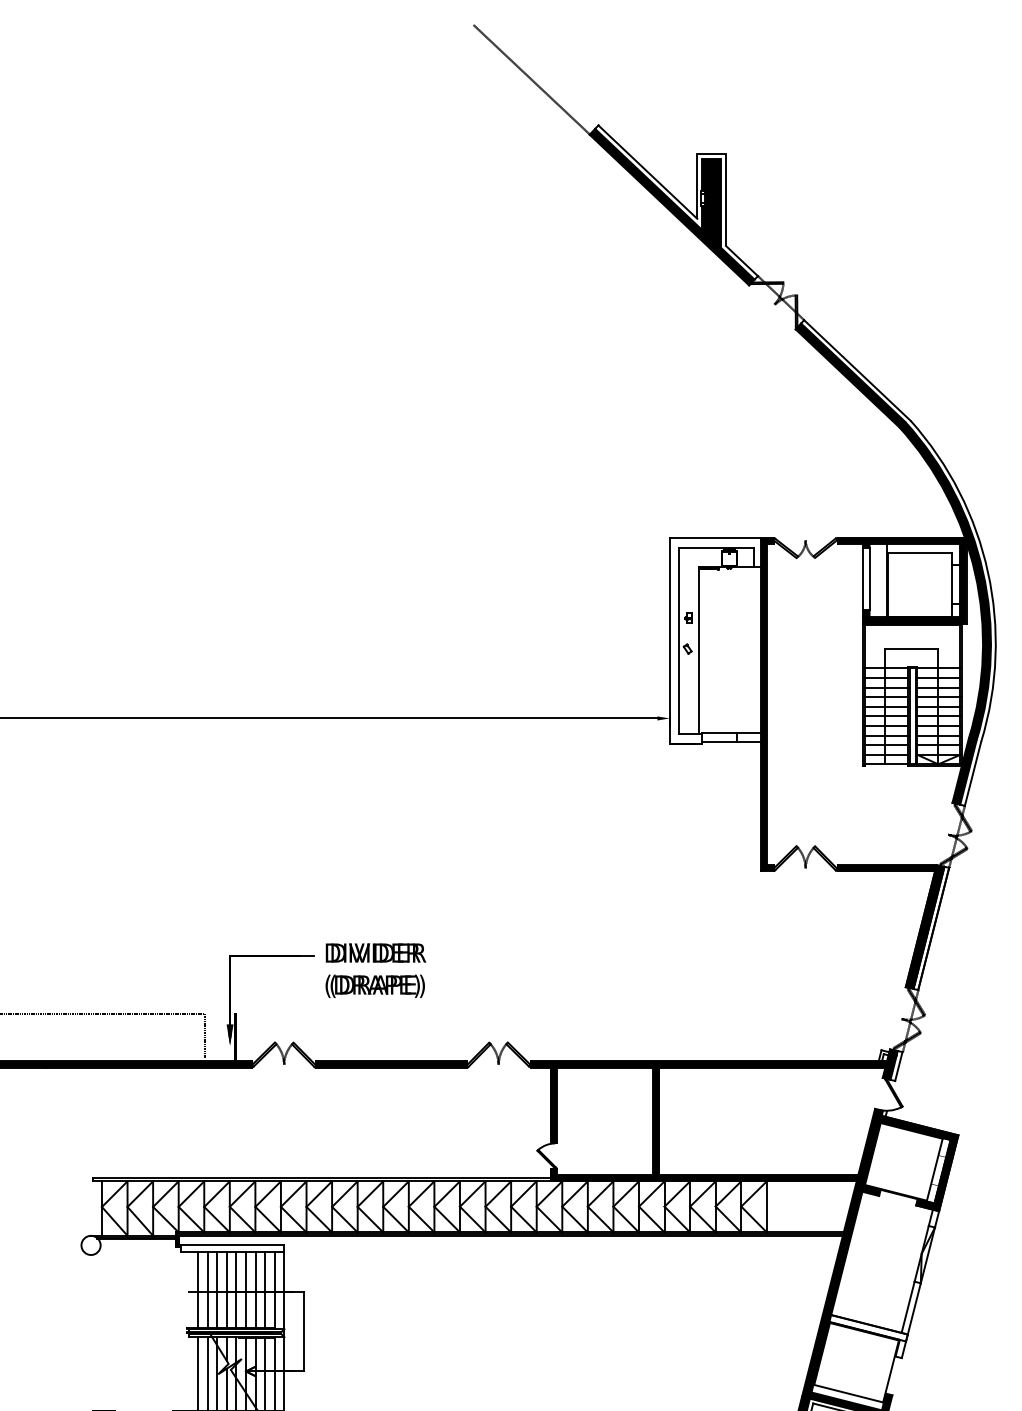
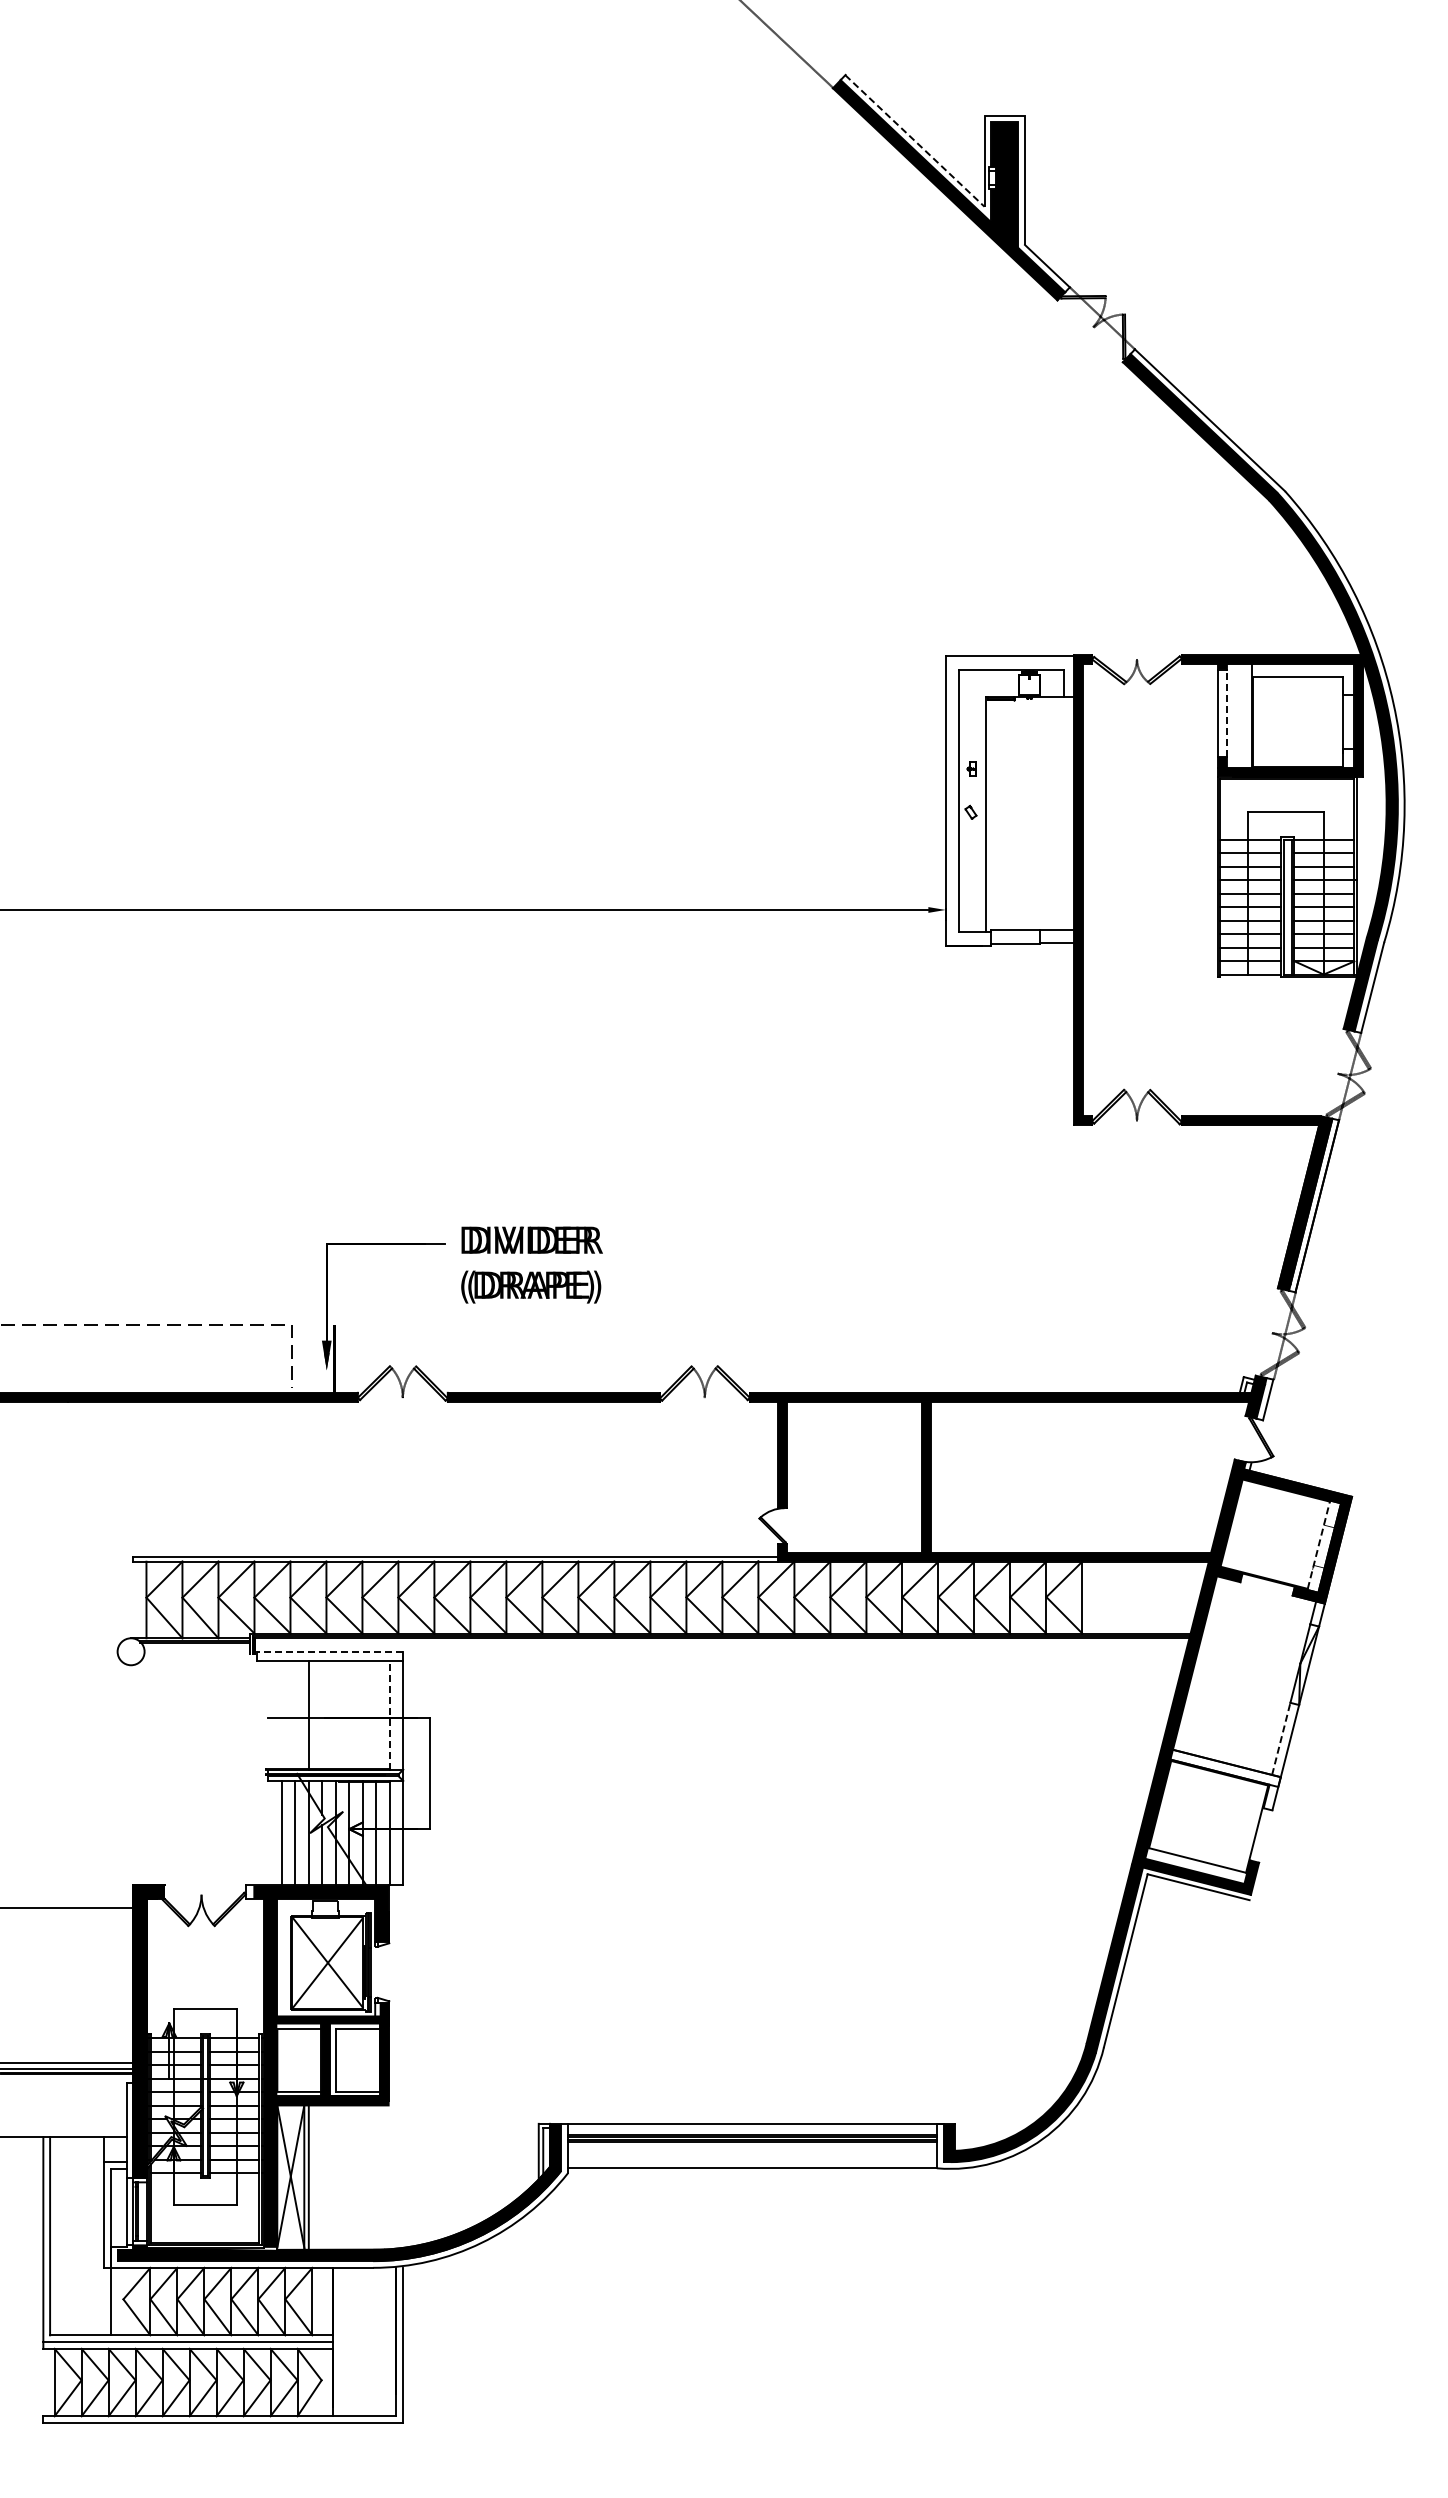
line: (647, 171) -> (914, 140), solid -> dashed
line: (869, 578) -> (1226, 713), solid -> dashed
line: (934, 1169) -> (1318, 1545), solid -> dashed
line: (232, 1245) -> (329, 1651), solid -> dashed
line: (197, 1289) -> (281, 1714), removed
line: (207, 1289) -> (295, 1714), removed
line: (227, 1289) -> (322, 1714), removed
line: (236, 1289) -> (335, 1714), removed
line: (246, 1289) -> (349, 1714), removed
line: (255, 1289) -> (362, 1714), removed
line: (265, 1289) -> (376, 1714), removed
line: (274, 1289) -> (389, 1714), solid -> dashed
line: (908, 1307) -> (1281, 1738), solid -> dashed

